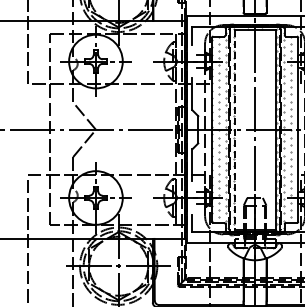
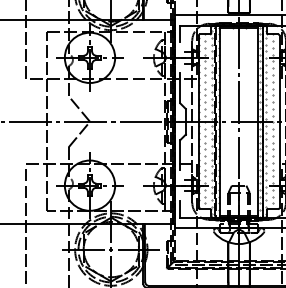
line: (234, 130) -> (219, 122), dashed -> solid

